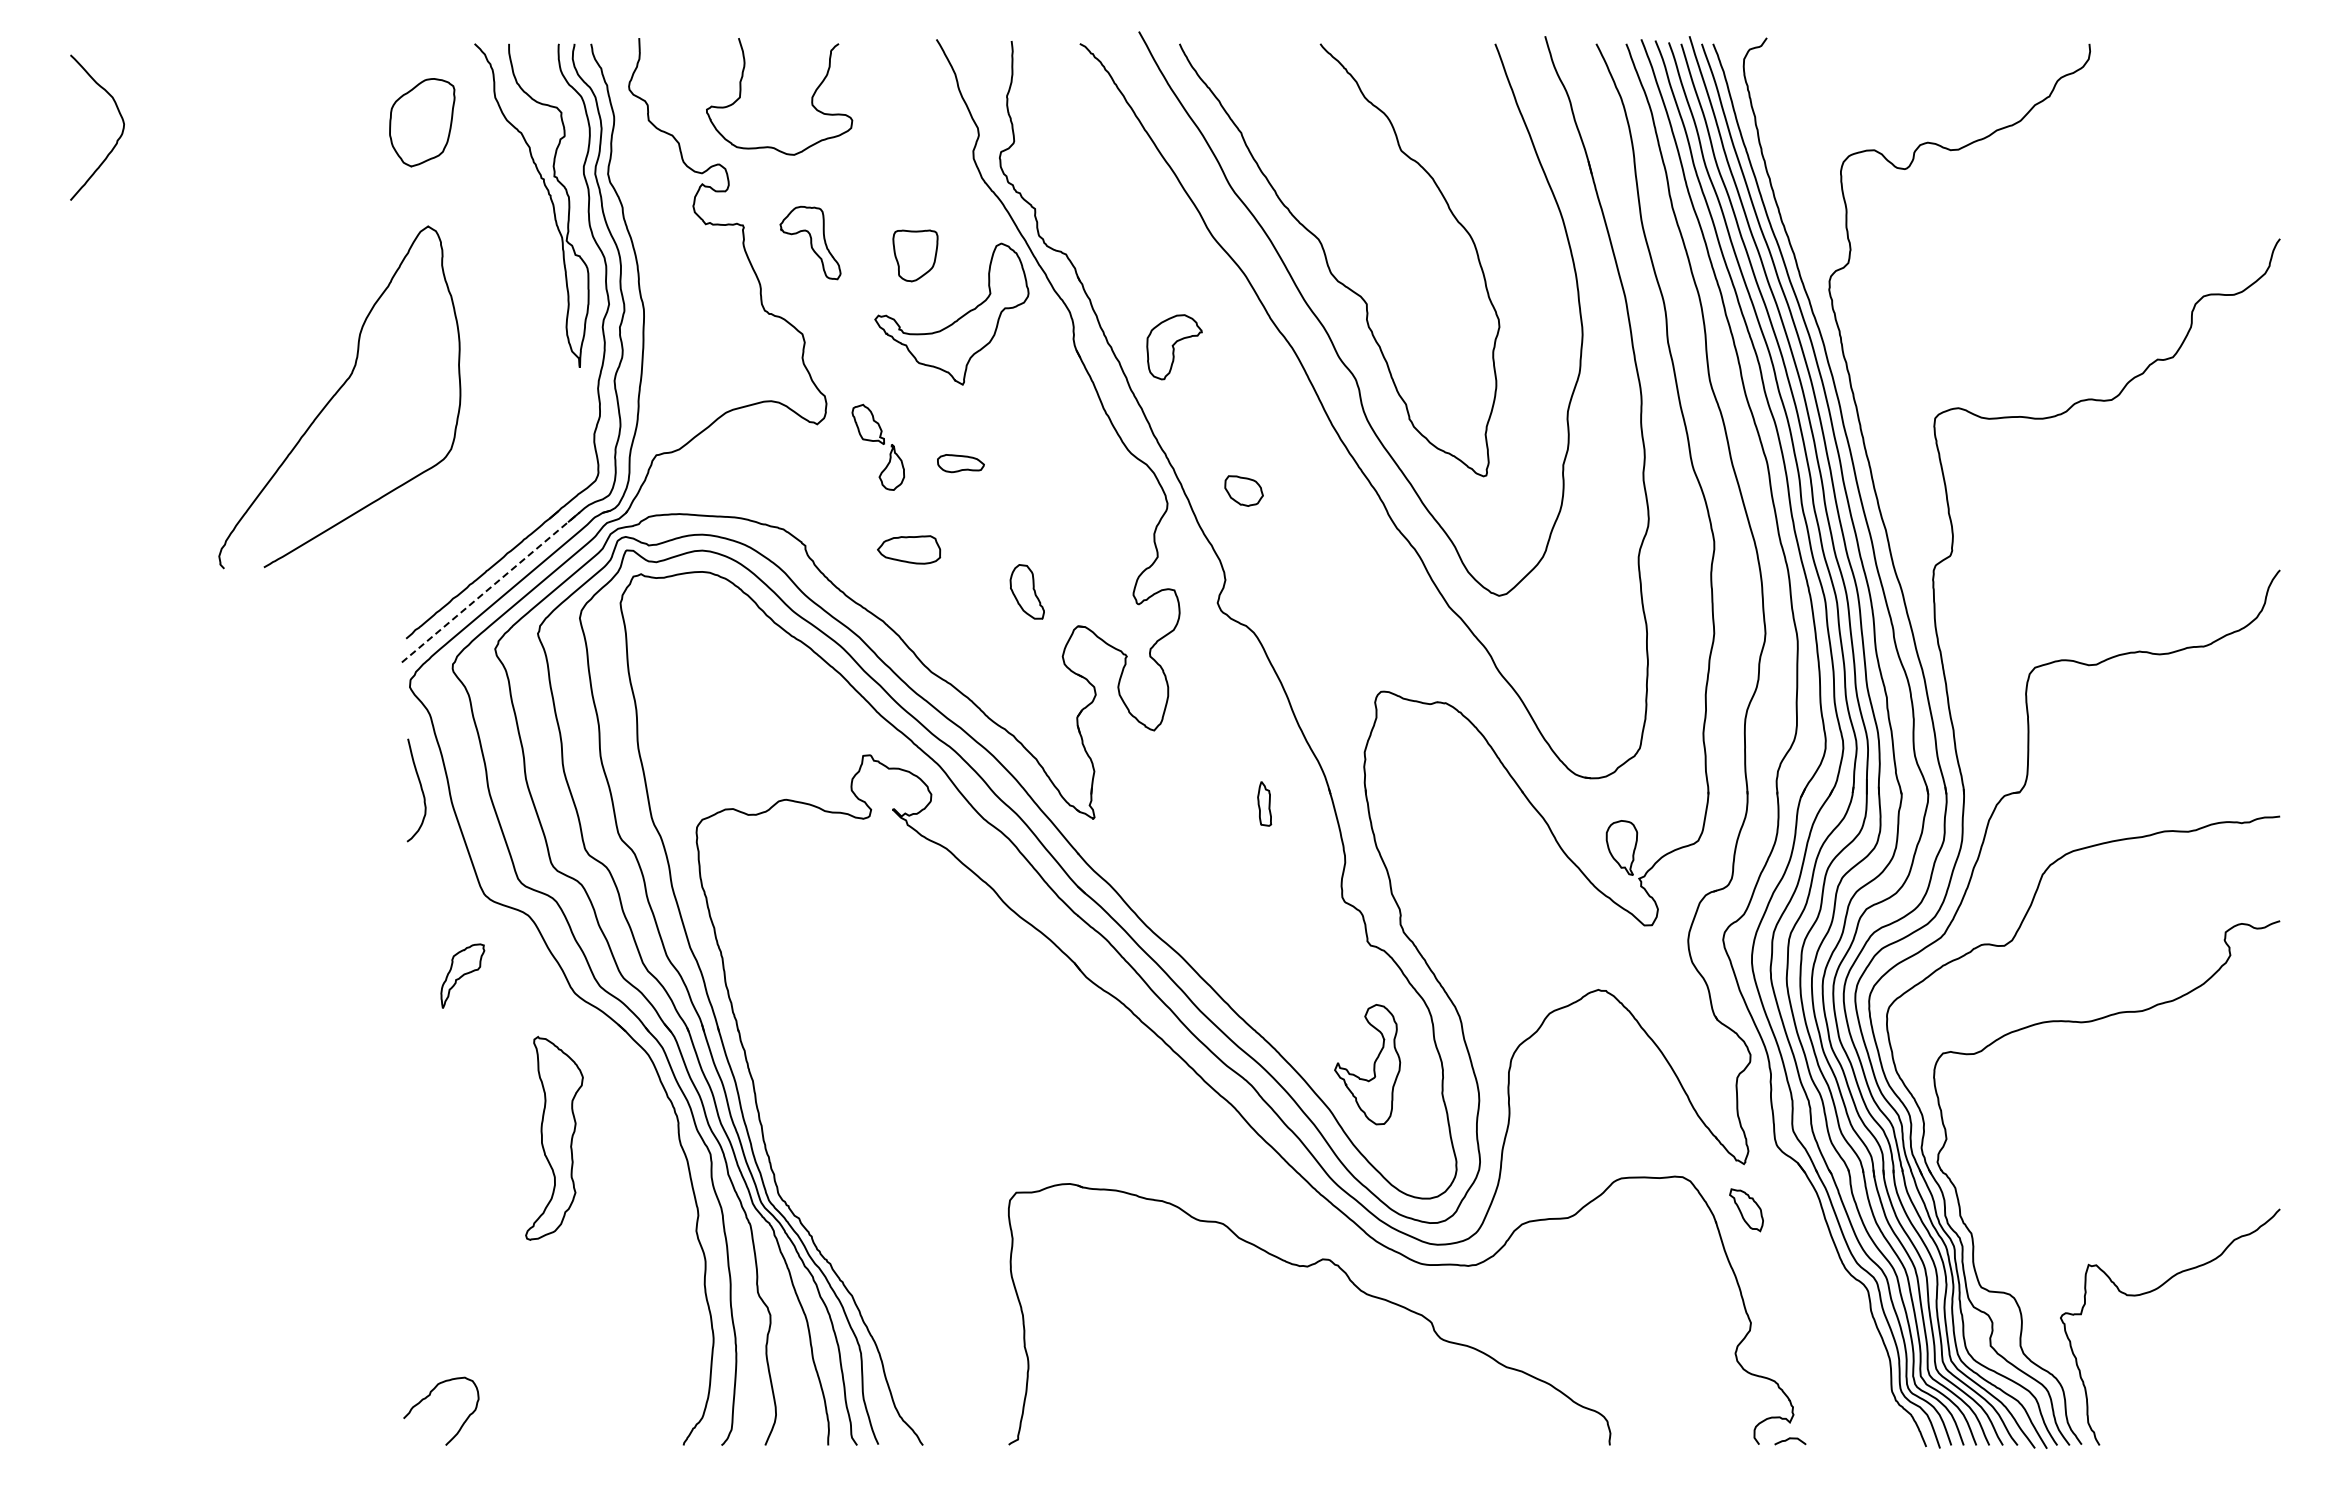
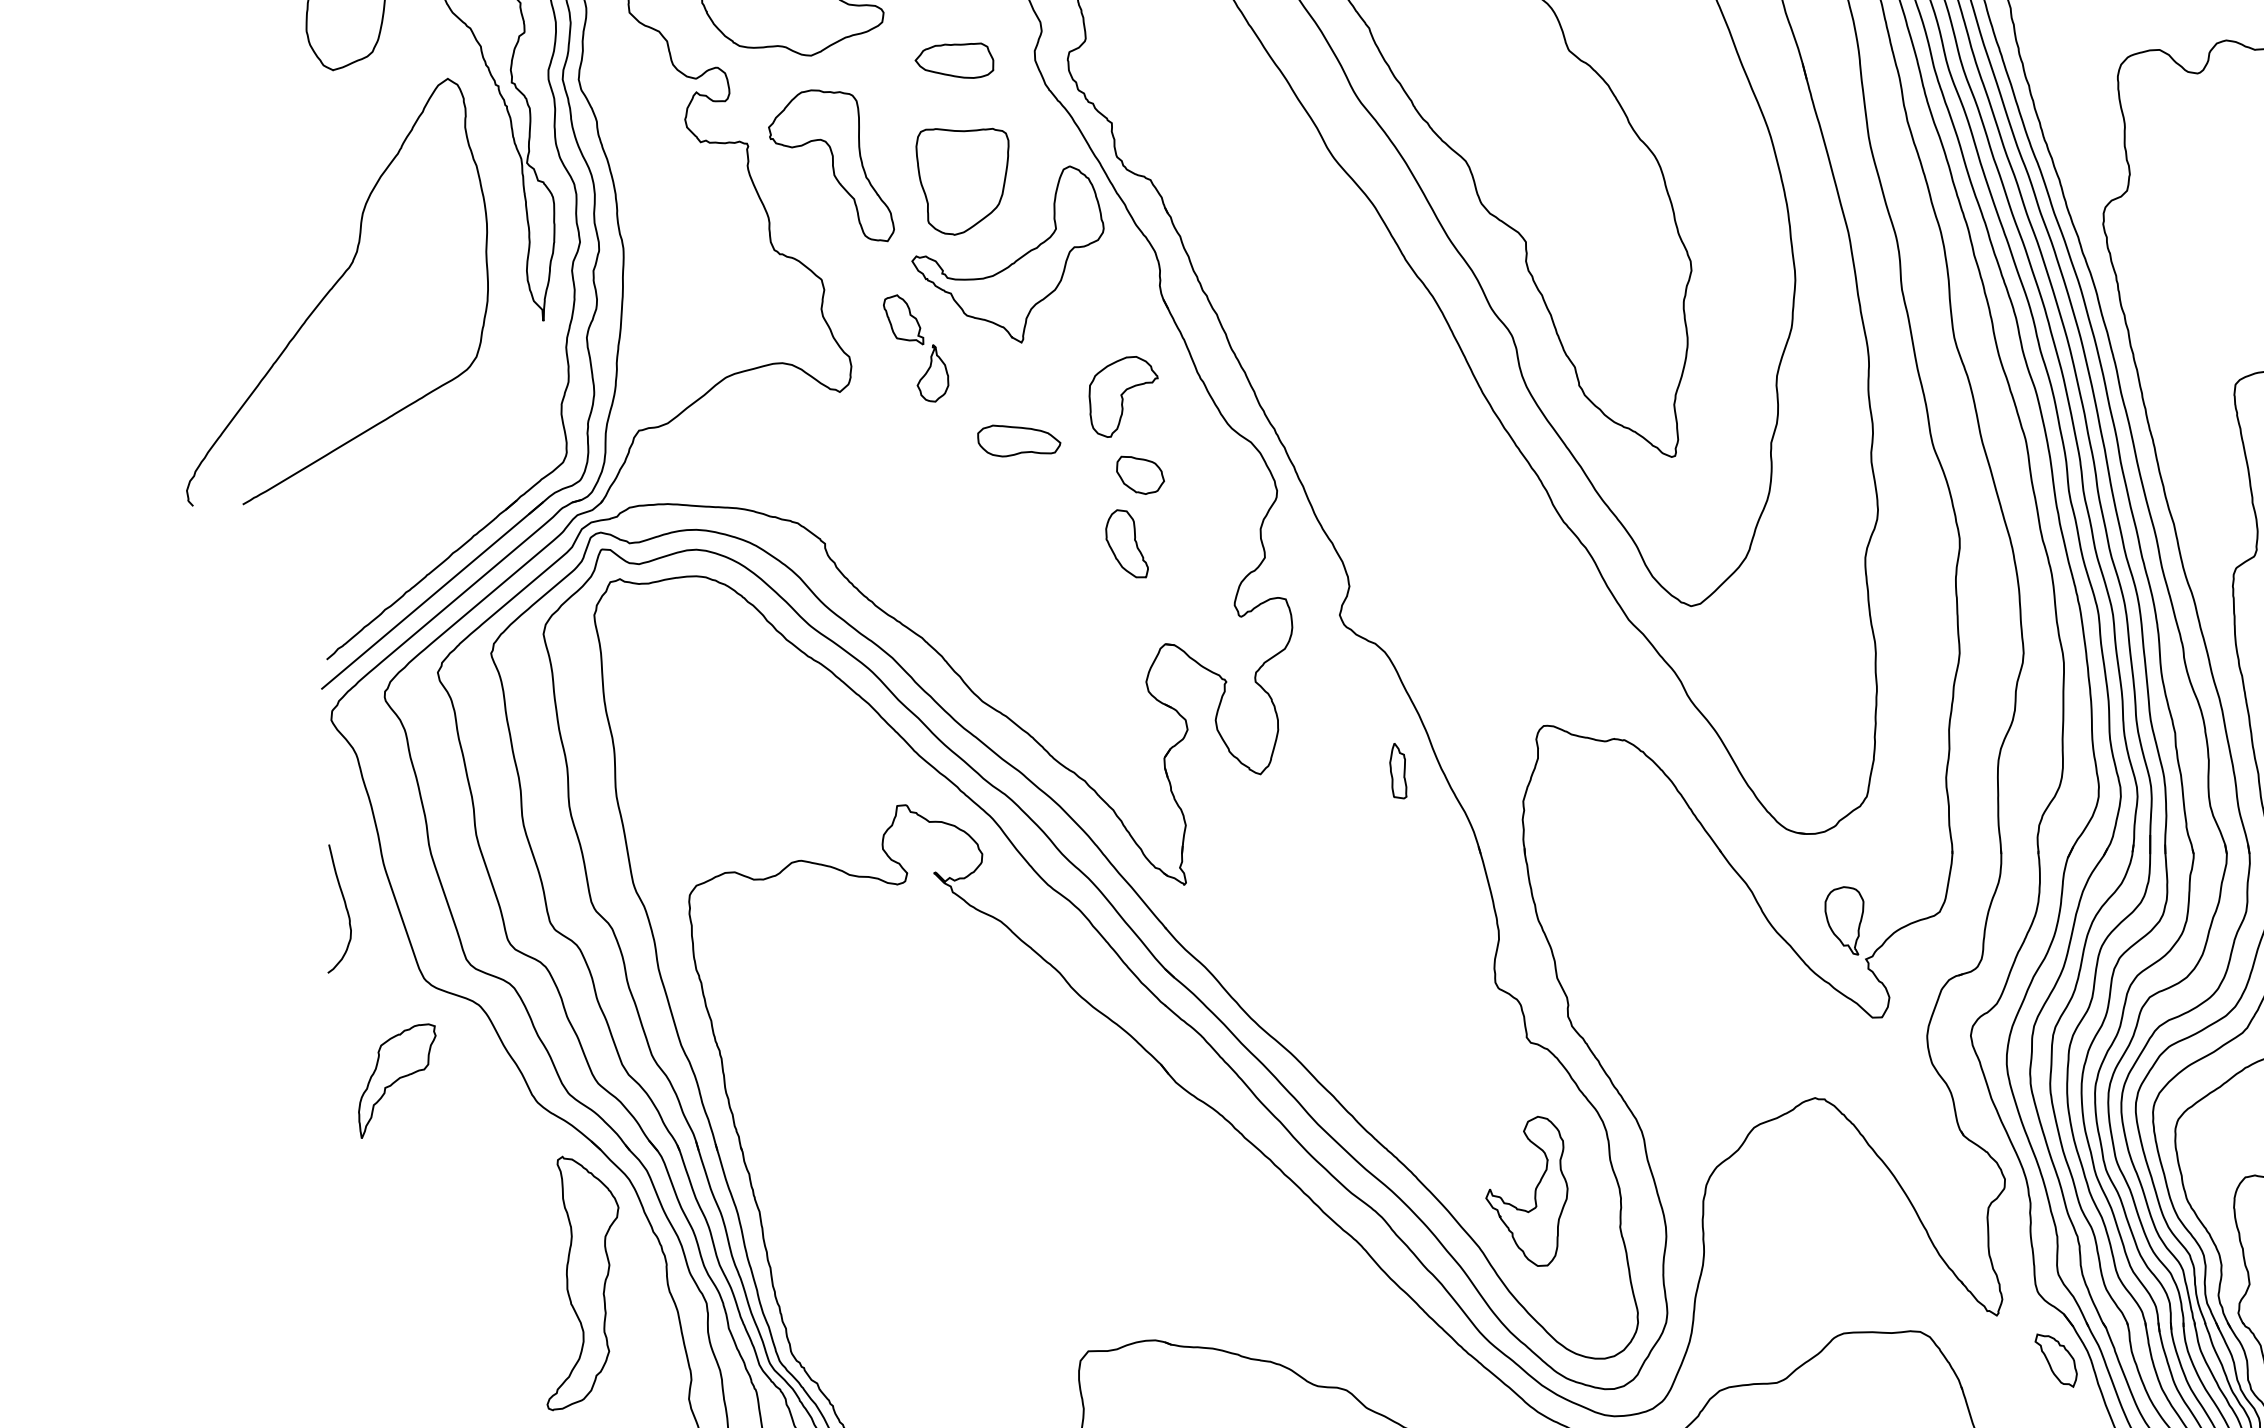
part: (810, 242) -> (831, 165), size x1.67
part: (915, 255) -> (962, 181), size x1.67
part: (1174, 347) -> (1123, 397), moved
curve: (336, 394) -> (333, 288), moved
part: (878, 446) -> (916, 347), moved
part: (960, 463) -> (1018, 440), size x1.43
part: (1243, 490) -> (1139, 474), moved
part: (909, 549) -> (955, 60), moved
line: (491, 586) -> (433, 594), dashed -> solid
part: (1026, 591) -> (1126, 543), moved
curve: (420, 788) -> (344, 906), moved
part: (1264, 803) -> (1398, 770), moved
part: (462, 975) -> (397, 1080), size x1.43
part: (554, 1137) -> (583, 1282), moved
part: (1746, 1210) -> (2056, 1361), moved

